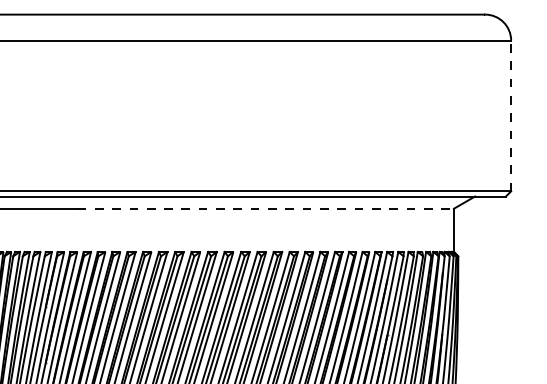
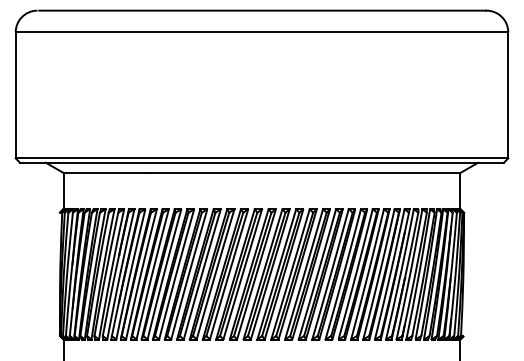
line: (511, 114) -> (508, 94), dashed -> solid
line: (266, 208) -> (303, 172), dashed -> solid

